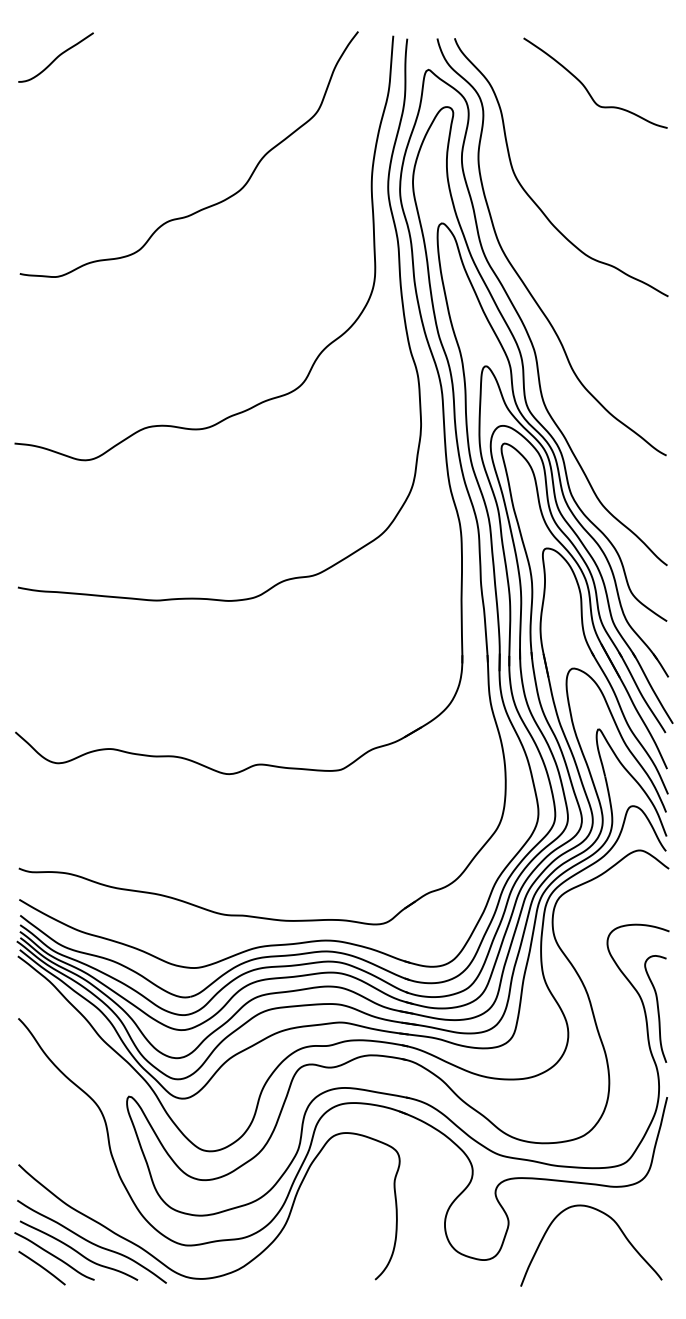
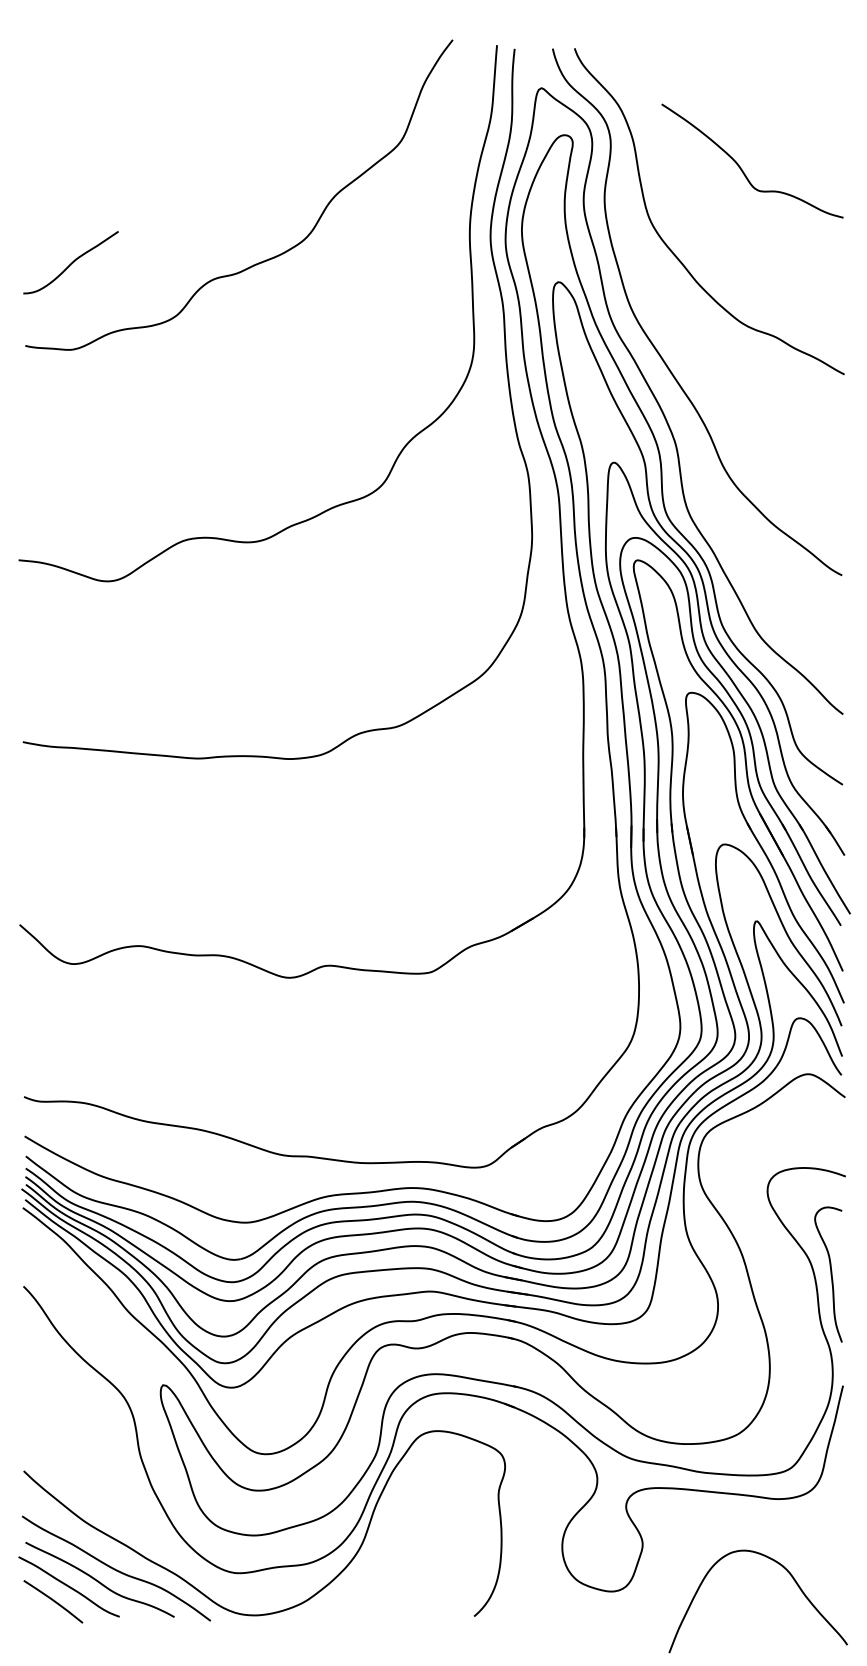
curve: (56, 57) -> (71, 262), moved
curve: (586, 88) -> (741, 167), moved
curve: (617, 1226) -> (791, 1577), moved

